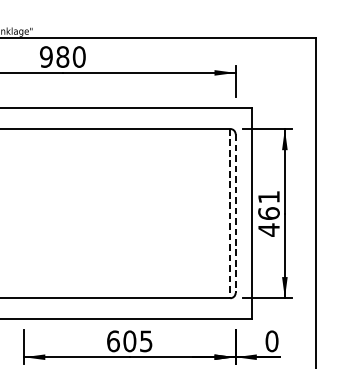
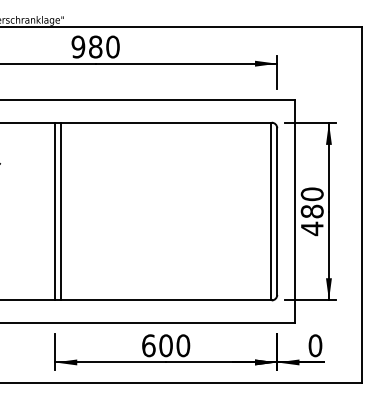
text: (268, 204) -> (311, 202), 461 -> 480
line: (24, 213) -> (55, 211), added
line: (29, 213) -> (60, 211), added
line: (230, 213) -> (271, 211), dashed -> solid
line: (235, 214) -> (277, 212), dashed -> solid
text: (146, 341) -> (183, 345), 605 -> 600

